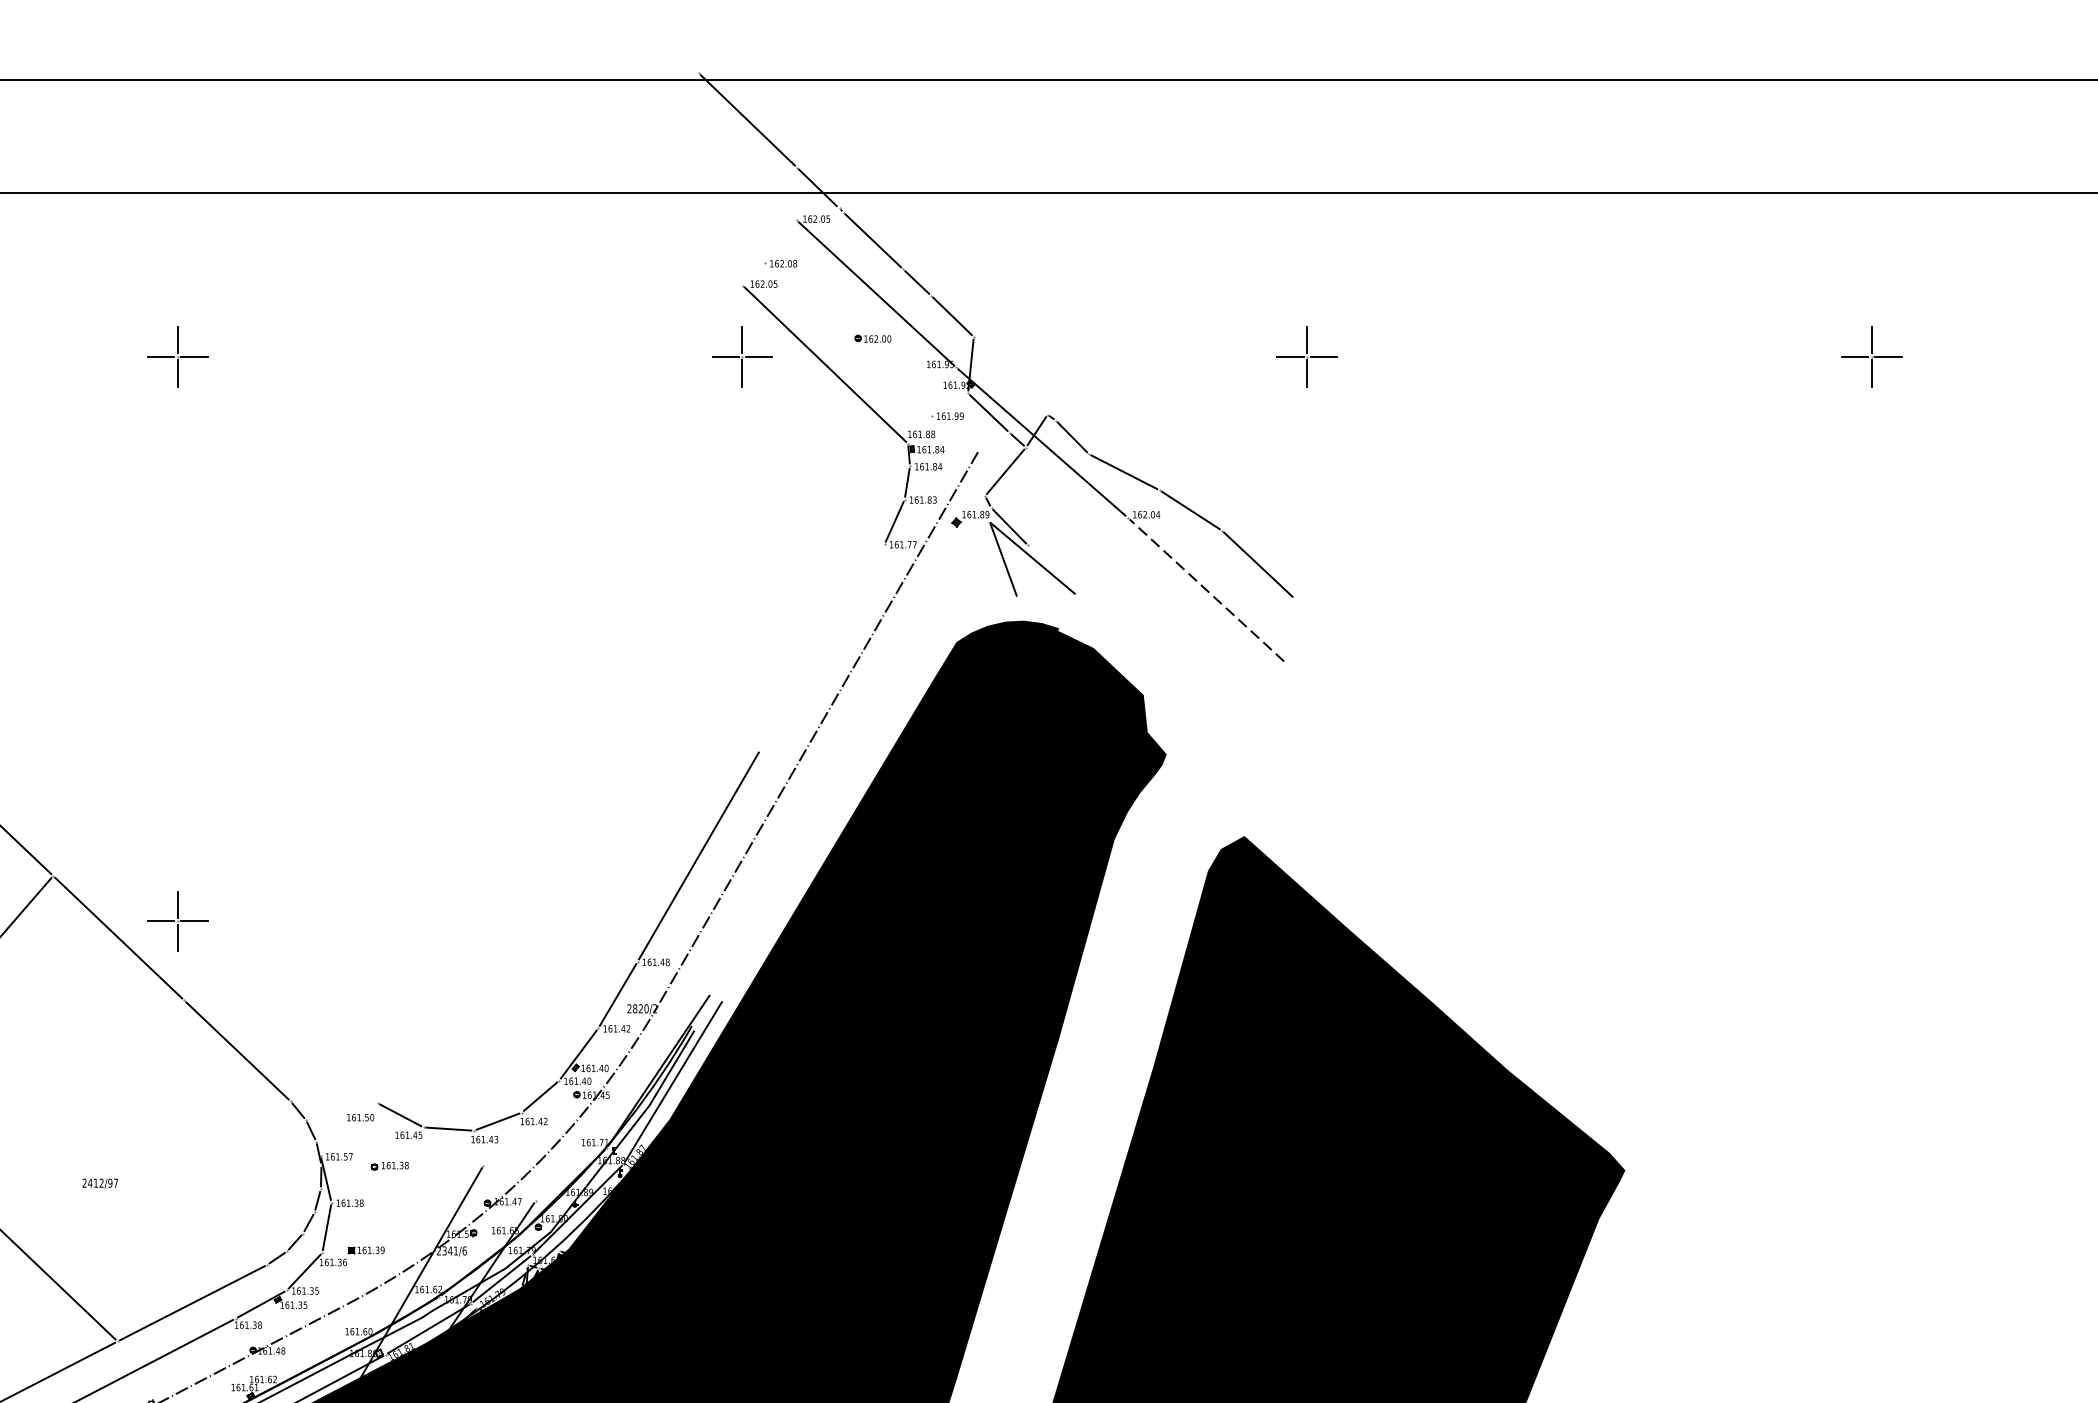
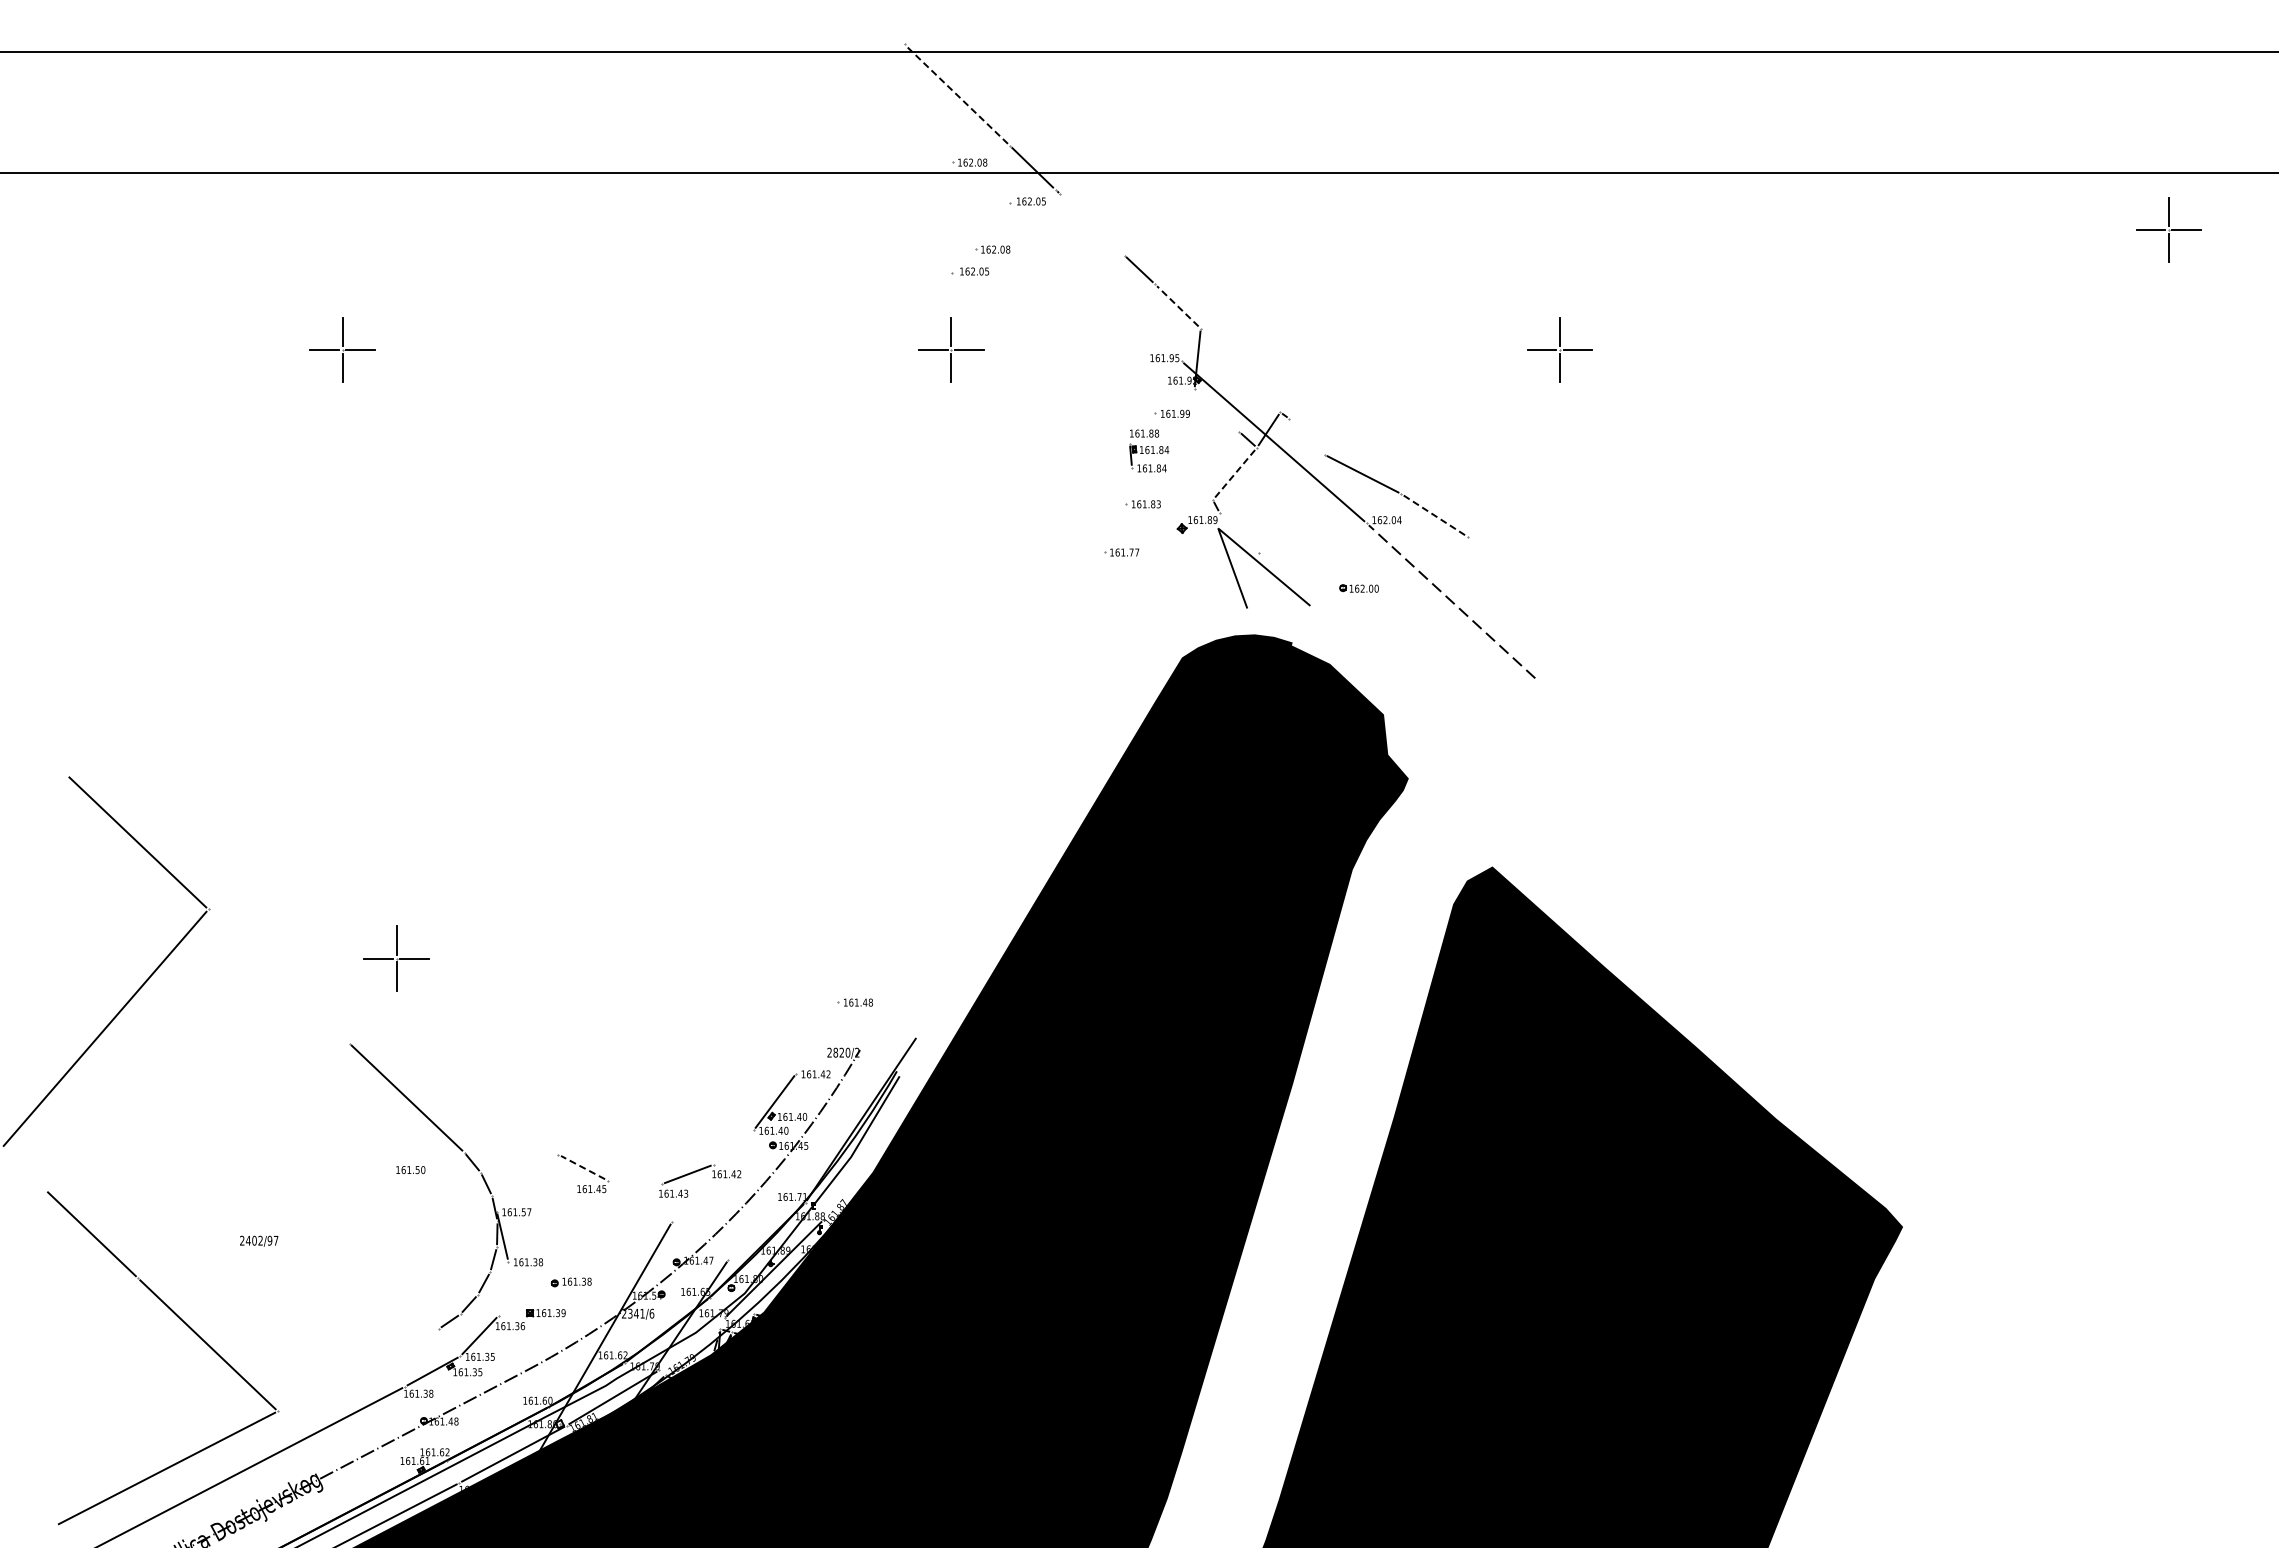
line: (747, 119) -> (956, 94), solid -> dashed
part: (759, 182) -> (969, 162), added
line: (873, 240) -> (1092, 224), removed
line: (876, 293) -> (1095, 281), removed
line: (952, 316) -> (1177, 306), solid -> dashed
part: (872, 338) -> (1358, 588), moved
part: (1871, 356) -> (2168, 229), moved
line: (825, 364) -> (1040, 358), removed
line: (988, 413) -> (1216, 410), removed
line: (1071, 437) -> (1306, 436), removed
line: (1005, 472) -> (1234, 474), solid -> dashed
line: (906, 482) -> (1128, 485), removed
line: (1190, 510) -> (1434, 515), solid -> dashed
line: (894, 521) -> (1115, 527), removed
line: (1009, 527) -> (1239, 533), removed
line: (1258, 564) -> (1507, 573), removed
line: (817, 729) -> (1032, 751), removed
line: (698, 855) -> (904, 887), removed
part: (177, 921) -> (396, 958), moved
line: (118, 938) -> (278, 976), removed
line: (617, 994) -> (816, 1037), removed
line: (673, 1081) -> (877, 1131), removed
line: (540, 1096) -> (733, 1147), removed
line: (401, 1115) -> (583, 1167), solid -> dashed
text: (360, 1118) -> (410, 1170), moved
line: (448, 1128) -> (634, 1181), removed
part: (389, 1166) -> (570, 1282), moved
text: (95, 1183) -> (254, 1240), 2412/97 -> 2402/97
line: (326, 1227) -> (503, 1288), removed
line: (501, 1278) -> (691, 1343), removed
line: (192, 1302) -> (358, 1369), removed

